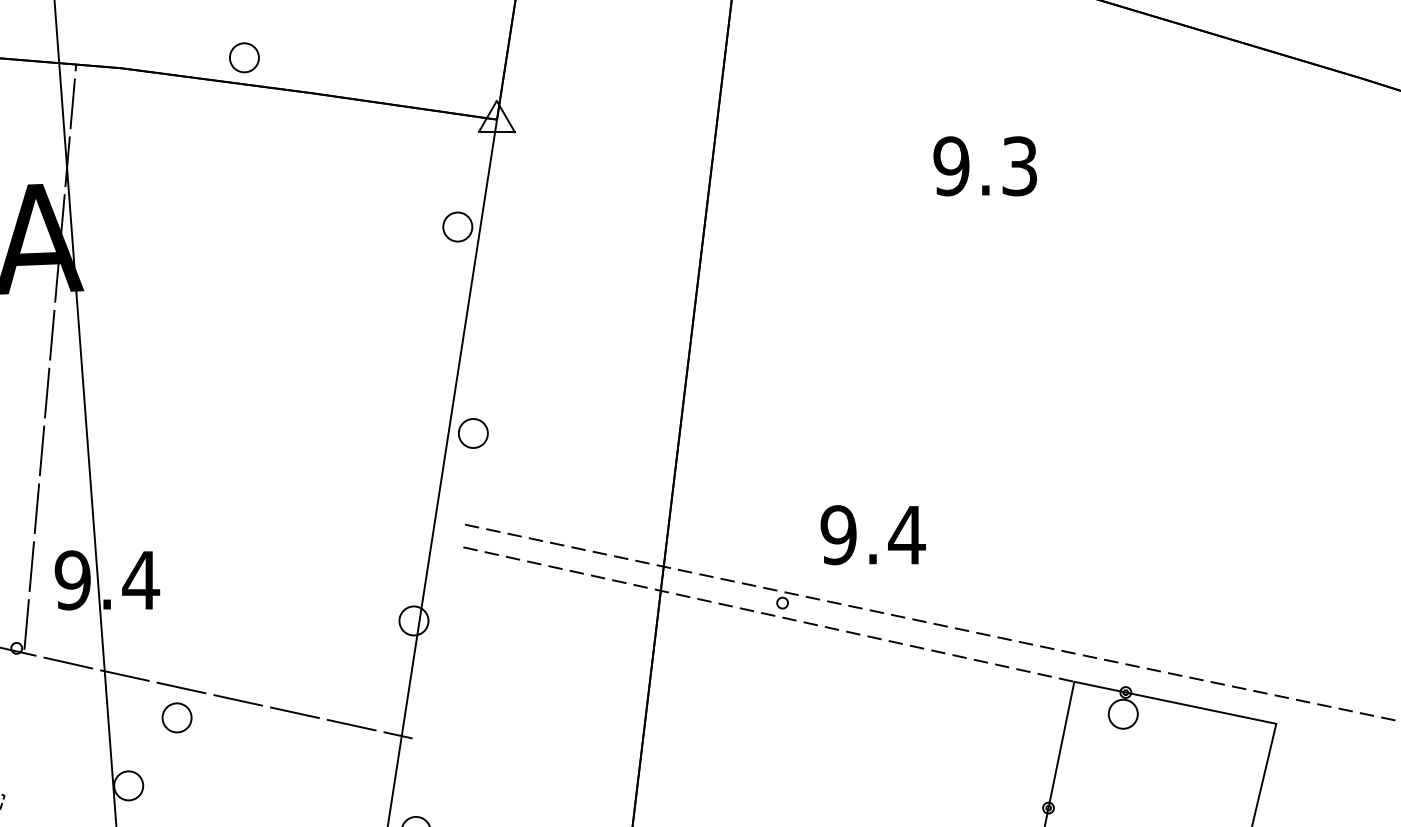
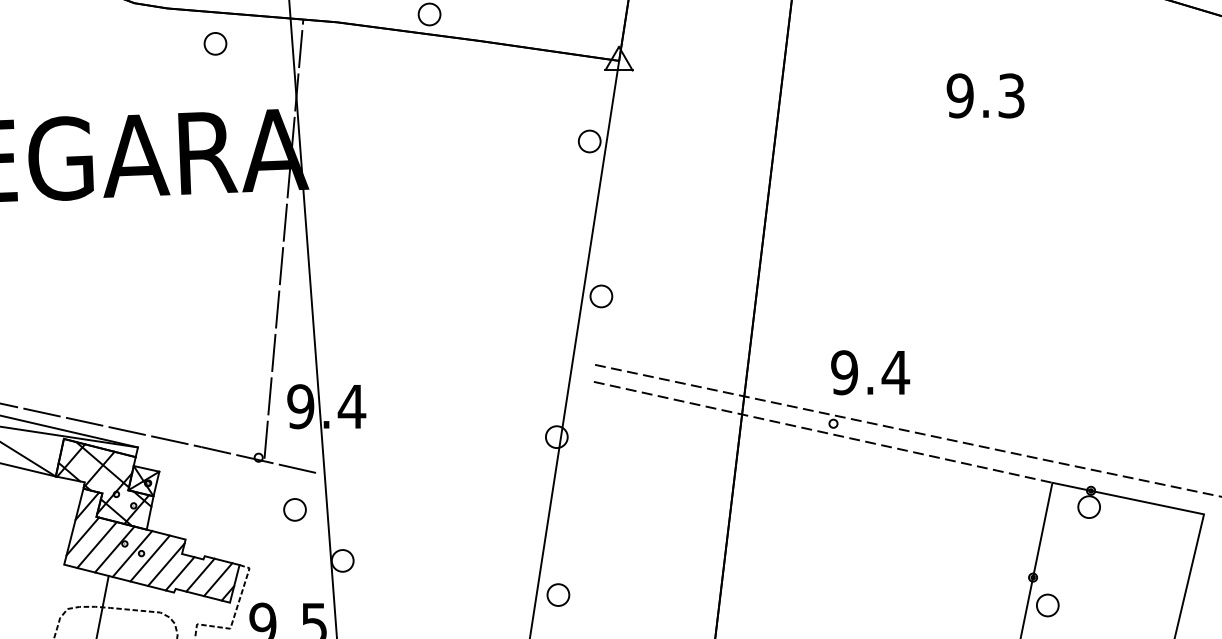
text: (873, 534) -> (870, 372), moved
line: (256, 704) -> (438, 499), removed
part: (176, 717) -> (294, 509), moved

